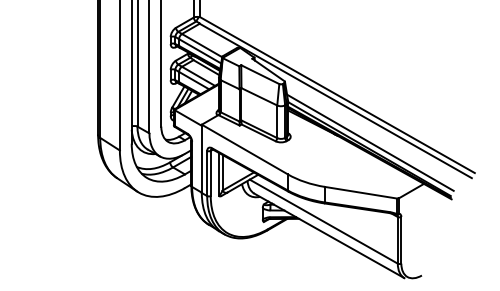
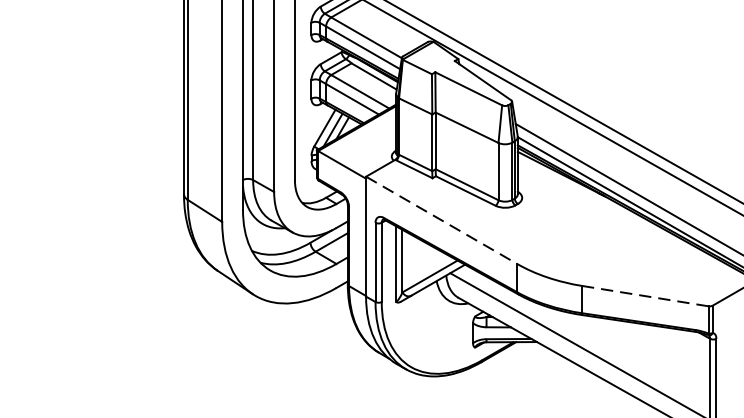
line: (244, 149) -> (441, 220), solid -> dashed
line: (360, 192) -> (644, 295), solid -> dashed

